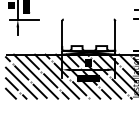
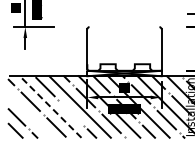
line: (35, 77) -> (50, 107), solid -> dashed
line: (50, 80) -> (71, 112), removed
line: (21, 82) -> (30, 115), removed

